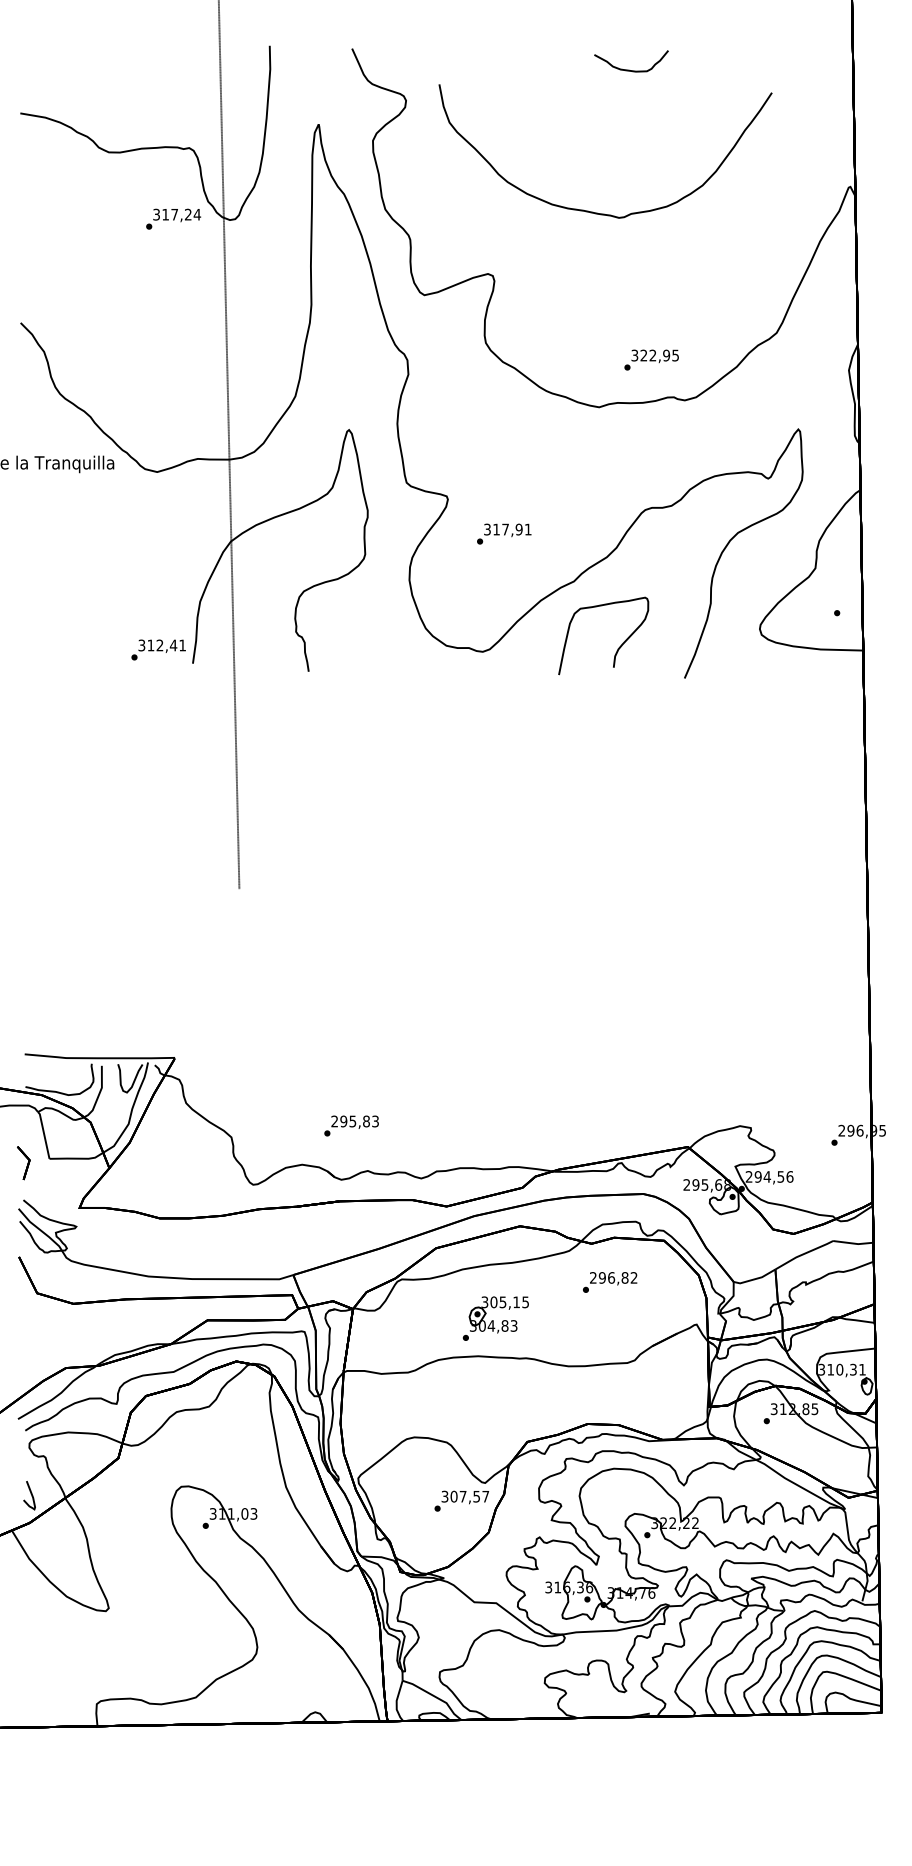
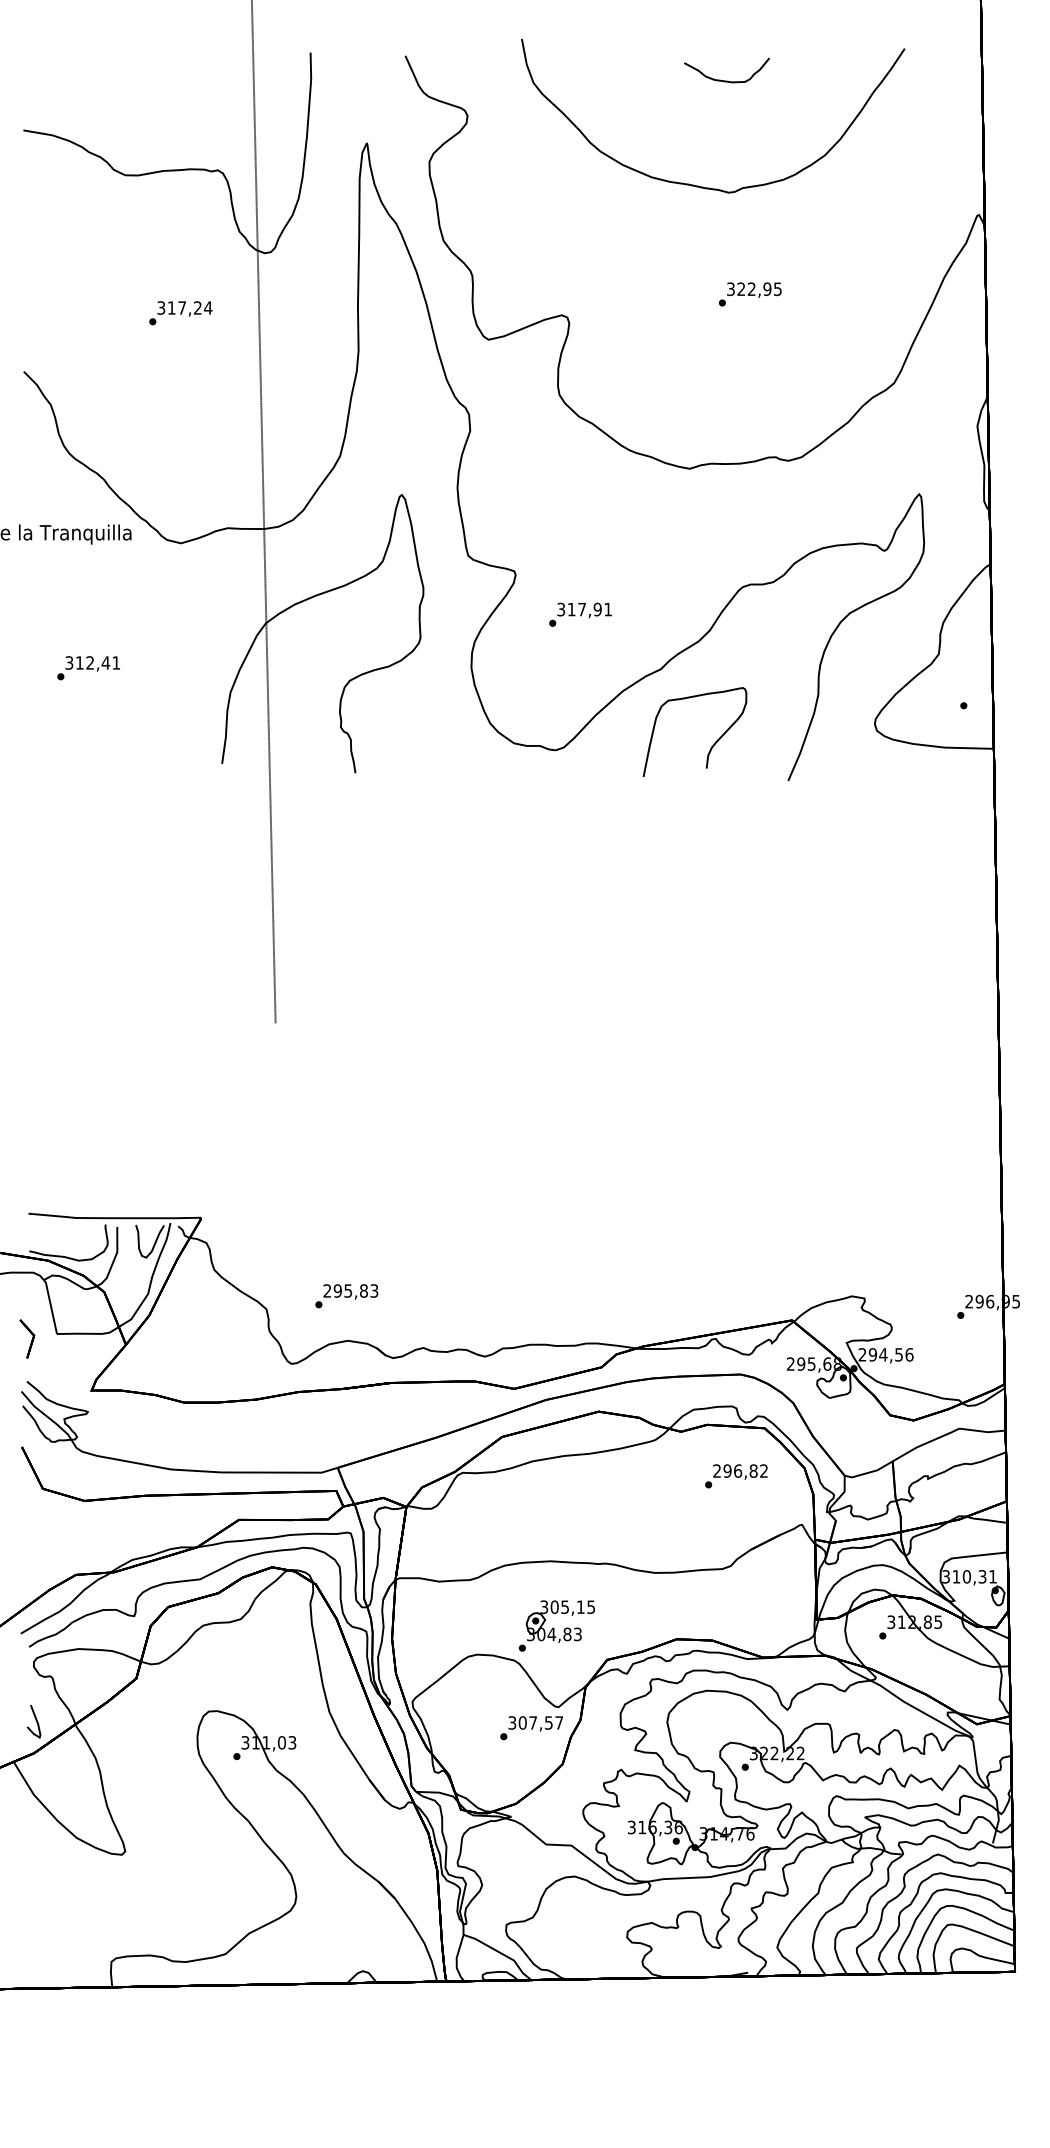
part: (592, 211) -> (698, 185), moved
text: (173, 219) -> (180, 313), moved
text: (651, 360) -> (750, 294), moved
text: (158, 650) -> (88, 668), moved
text: (351, 1126) -> (346, 1296), moved
text: (610, 1282) -> (736, 1476), moved
part: (495, 1318) -> (556, 1625), moved

